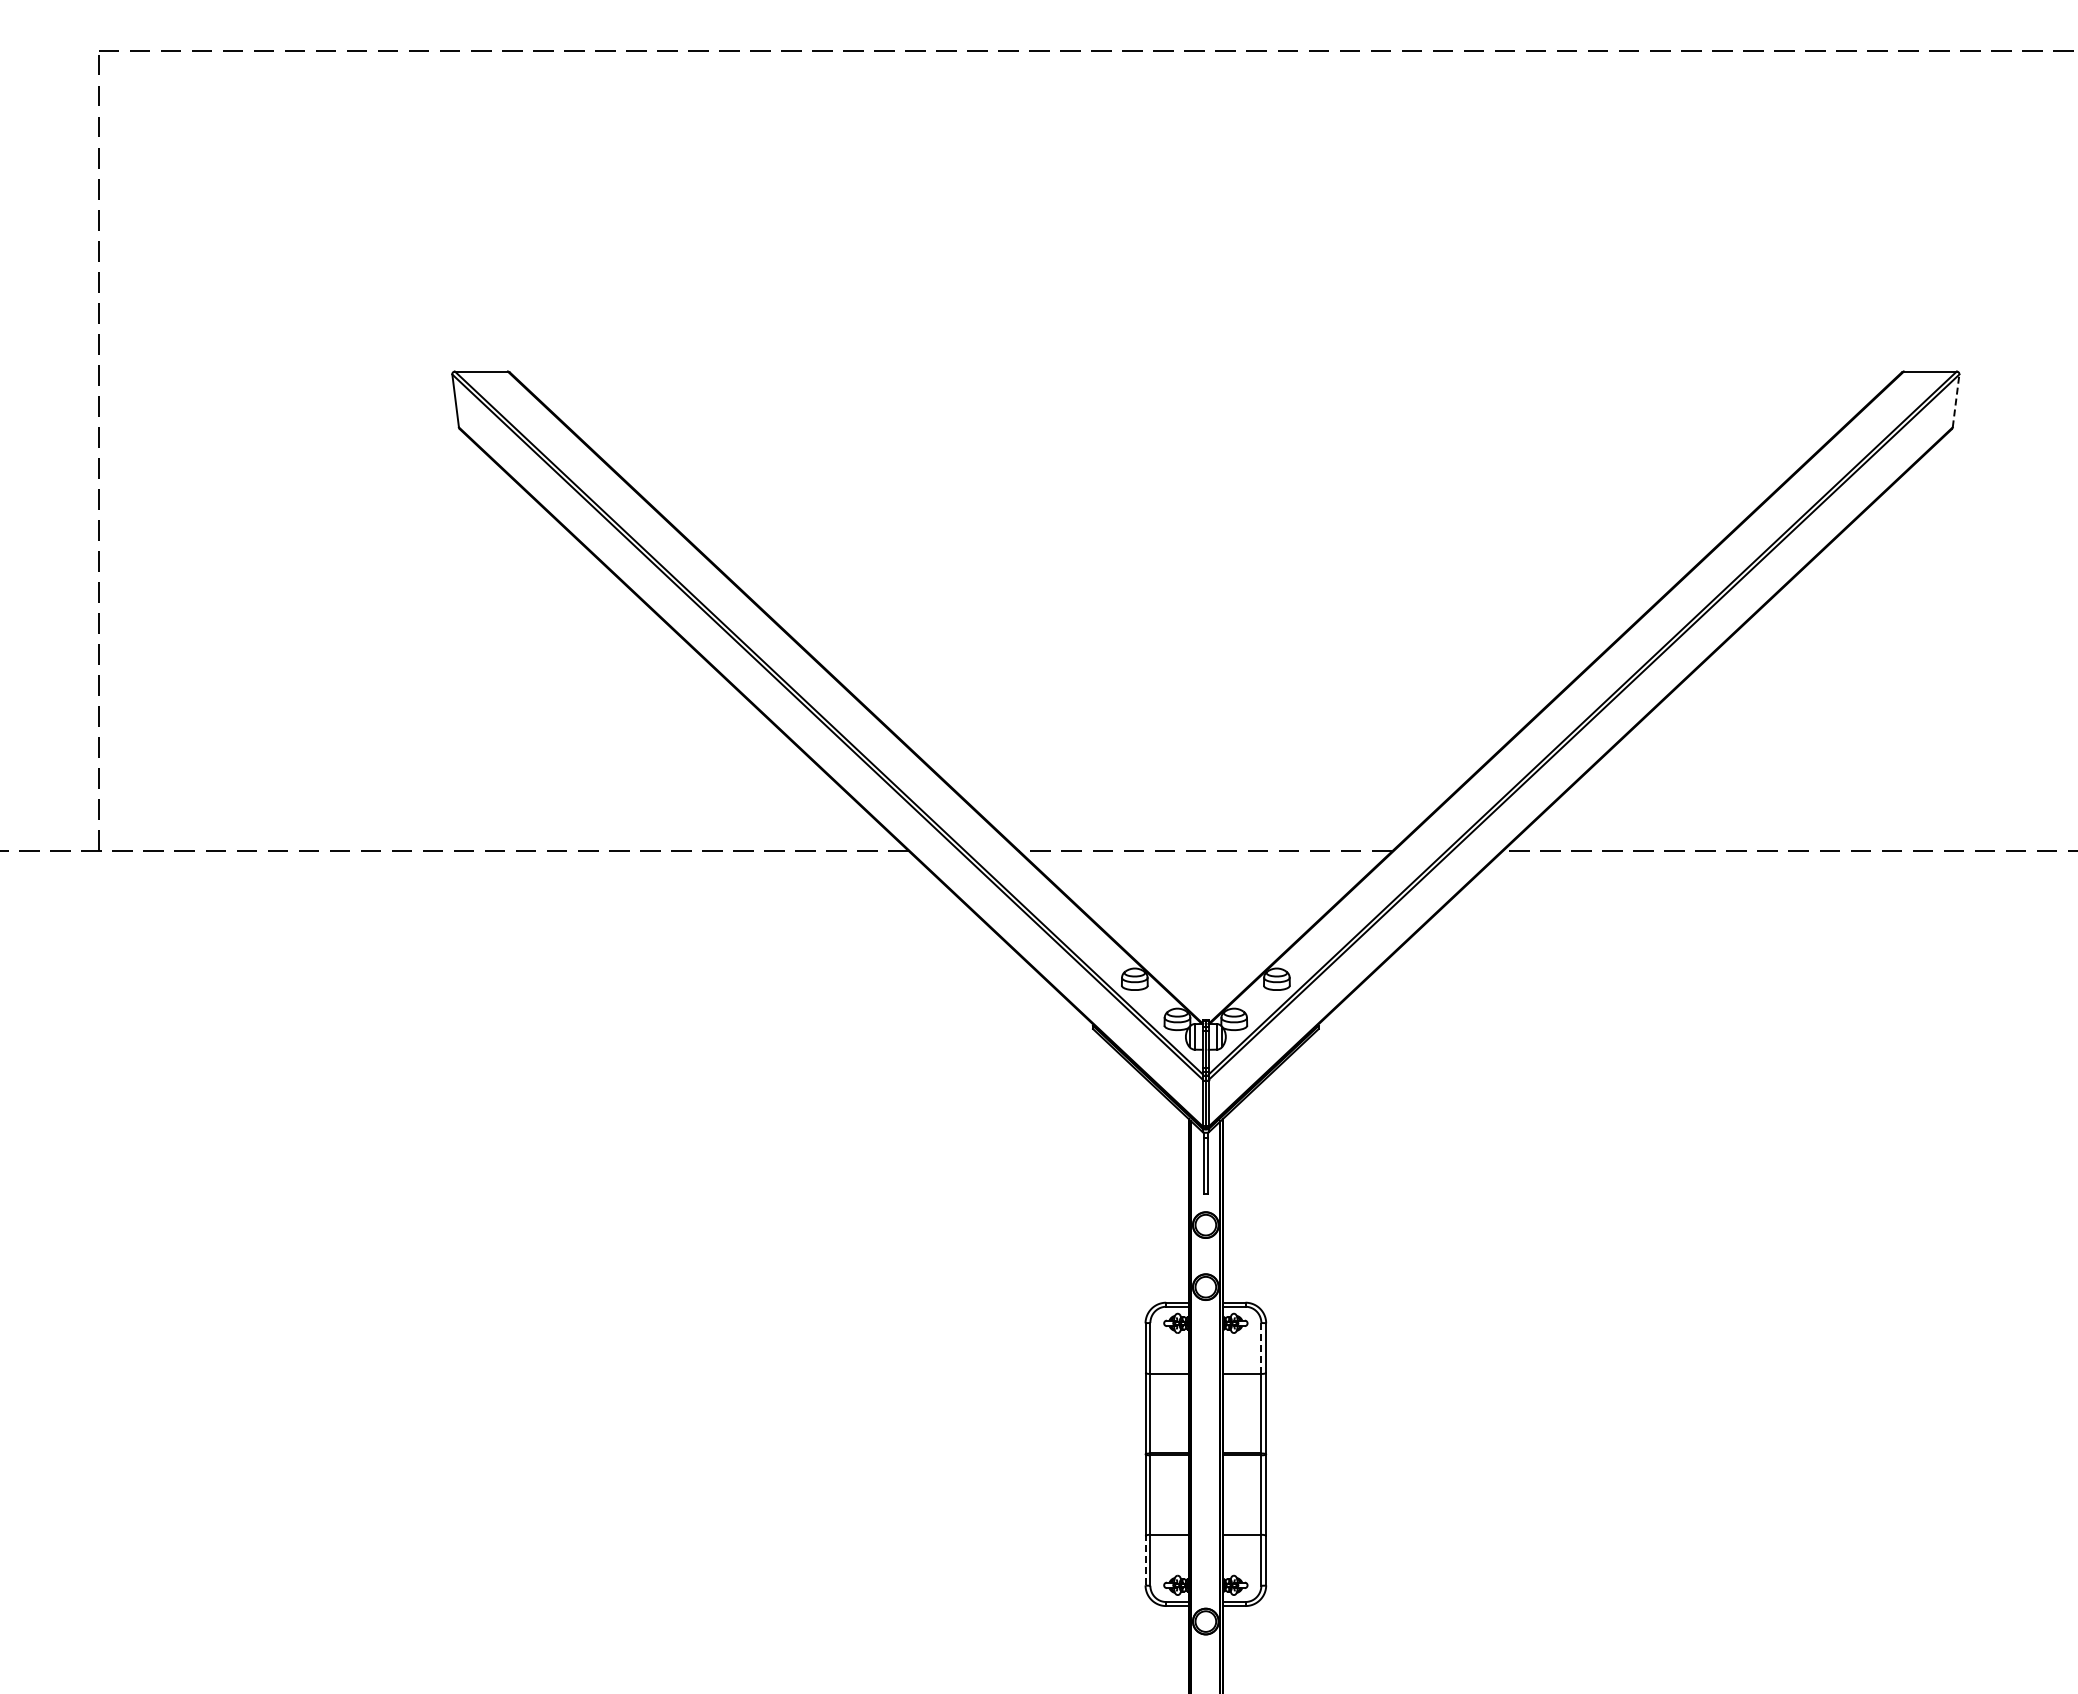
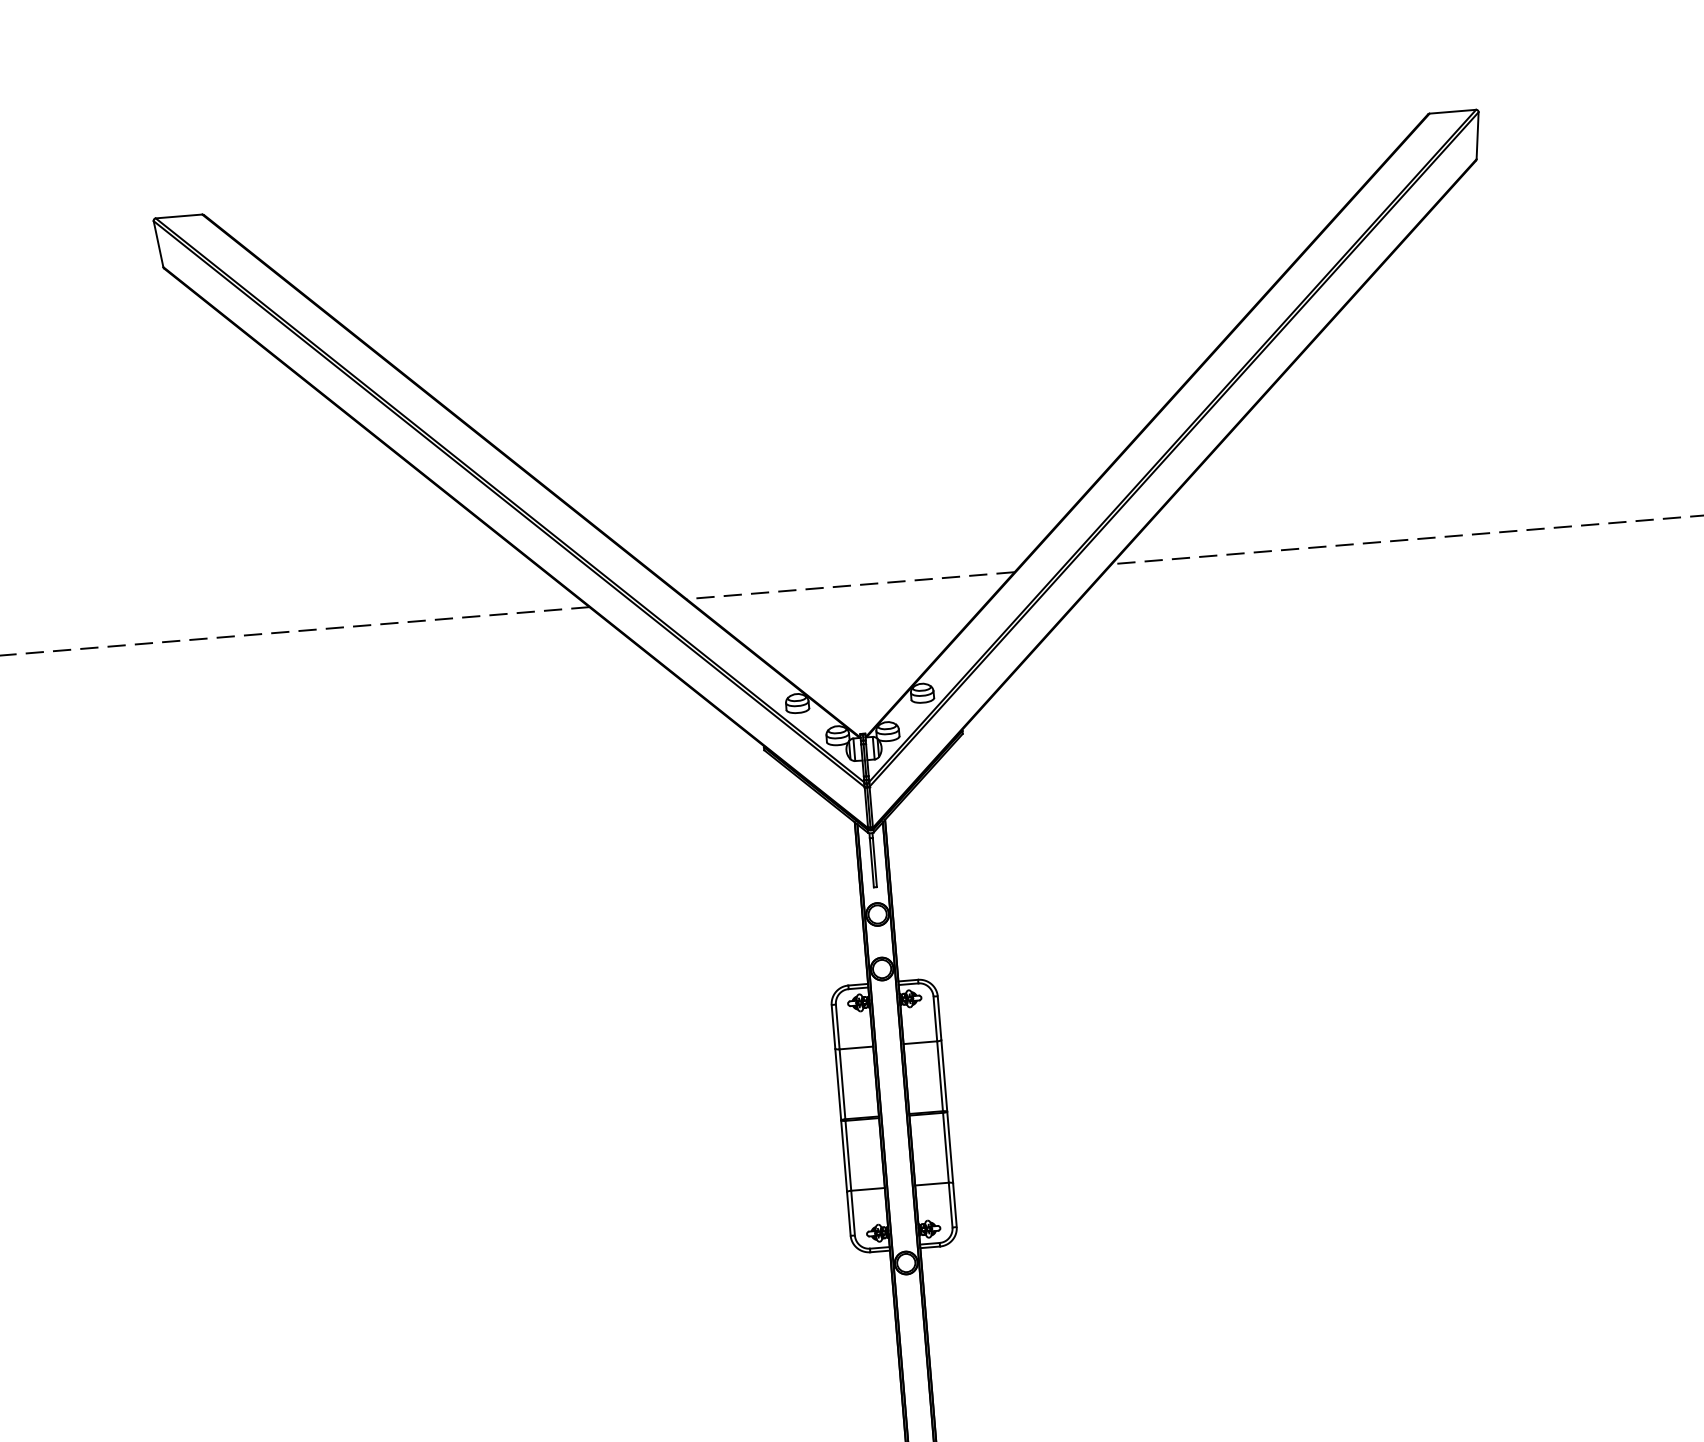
line: (1956, 400) -> (1477, 135), dashed -> solid
line: (1261, 1348) -> (935, 1018), dashed -> solid
line: (1145, 1560) -> (848, 1213), dashed -> solid

